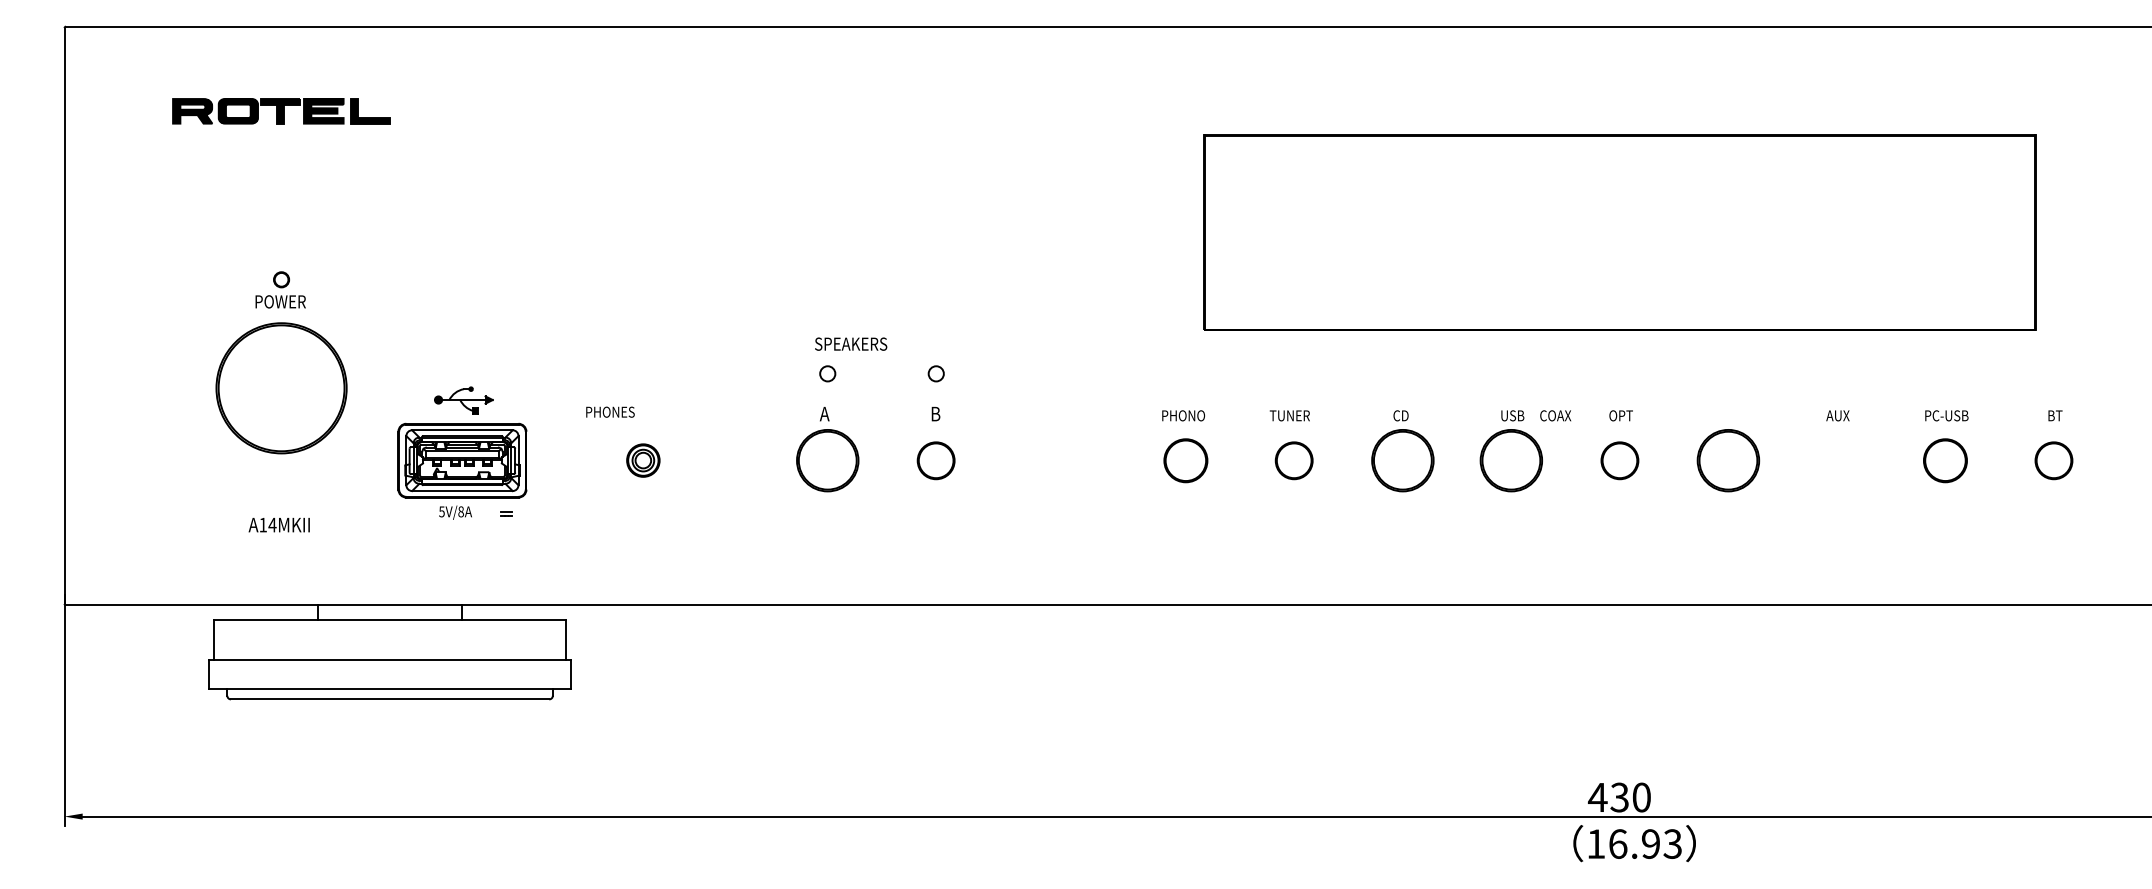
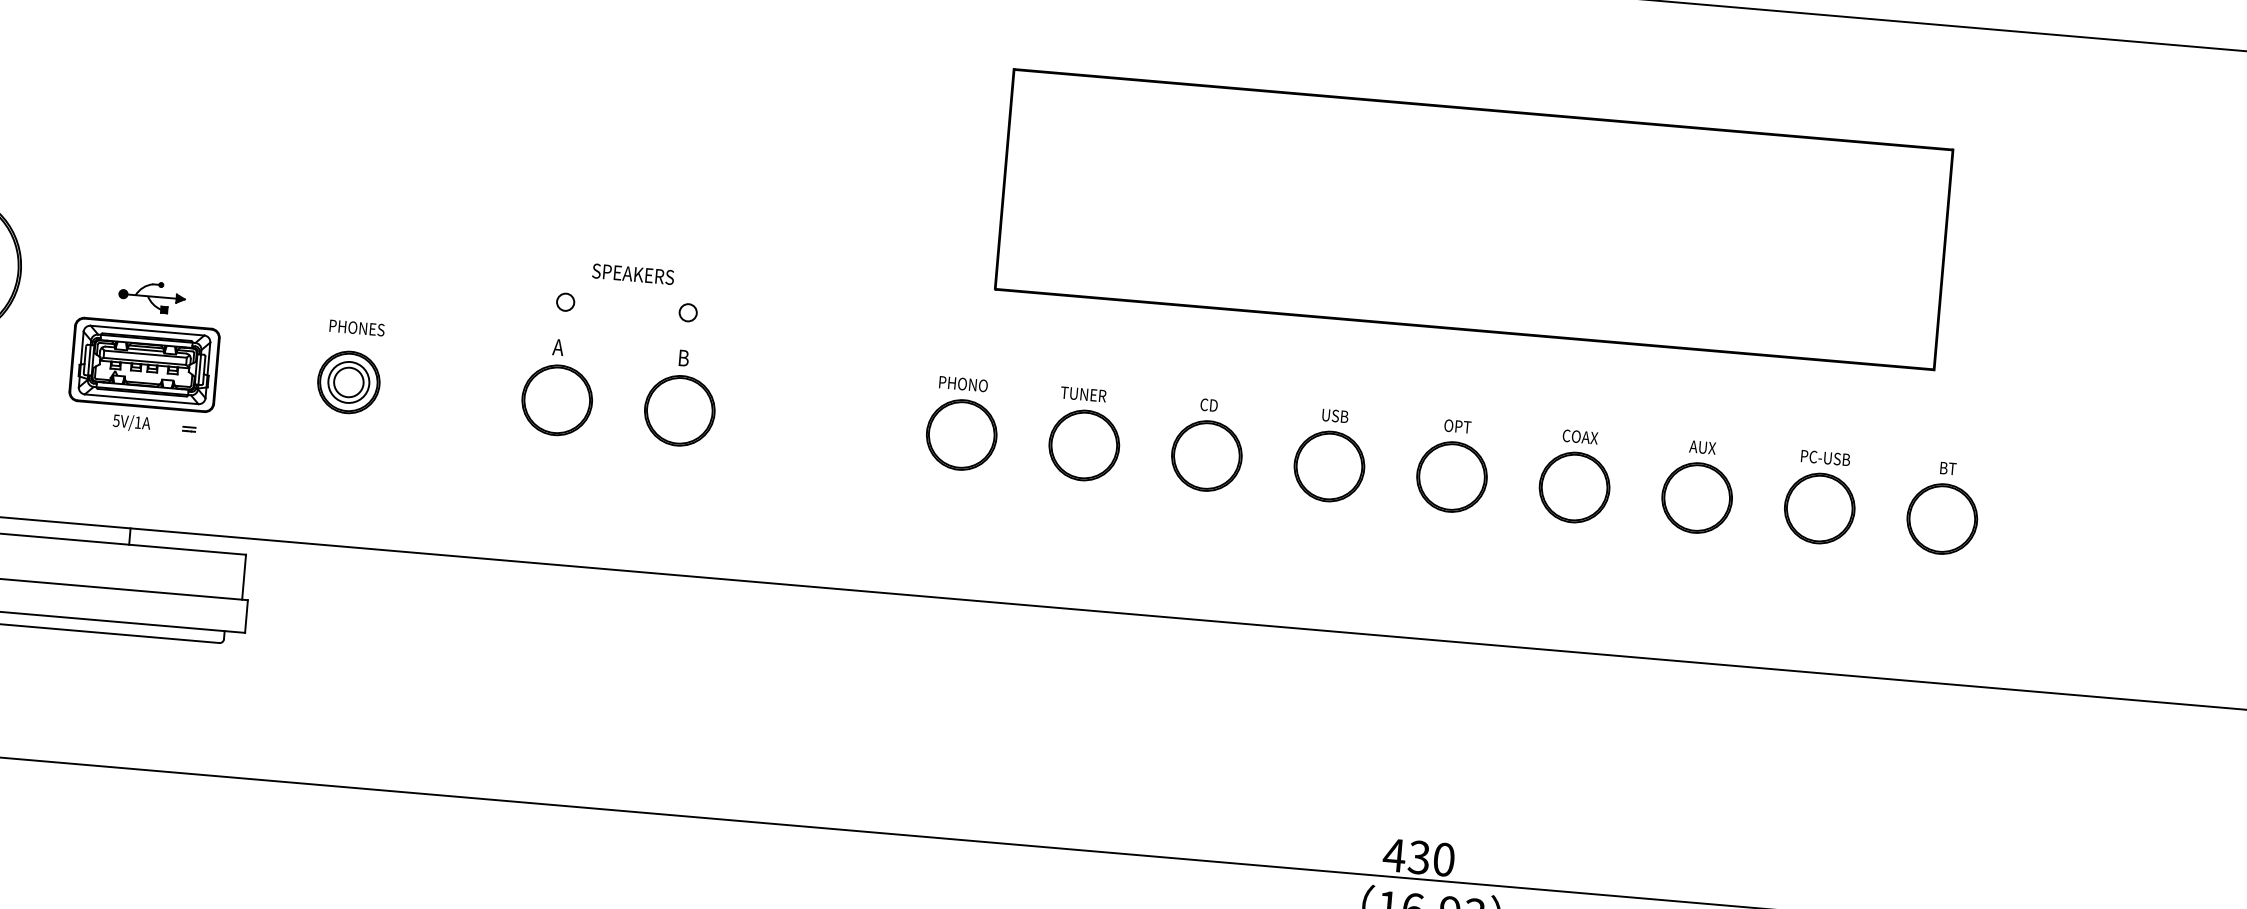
text: (851, 343) -> (633, 273), moved
text: (610, 411) -> (357, 327), moved
text: (1555, 415) -> (1580, 436), moved
part: (643, 460) -> (349, 382), size x1.67
part: (935, 460) -> (678, 410), size x1.67
part: (1185, 460) -> (961, 434), size x1.43
part: (1293, 460) -> (1083, 445), size x1.67
part: (1619, 460) -> (1451, 476), size x1.67
part: (1836, 460) -> (1696, 497), added
part: (1945, 460) -> (1819, 508), size x1.43
part: (2053, 460) -> (1941, 518), size x1.67
text: (460, 511) -> (137, 422), 5V/8A -> 5V/1A

